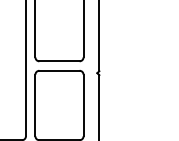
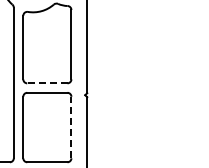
line: (58, 61) -> (46, 83), solid -> dashed
line: (83, 105) -> (71, 127), solid -> dashed

